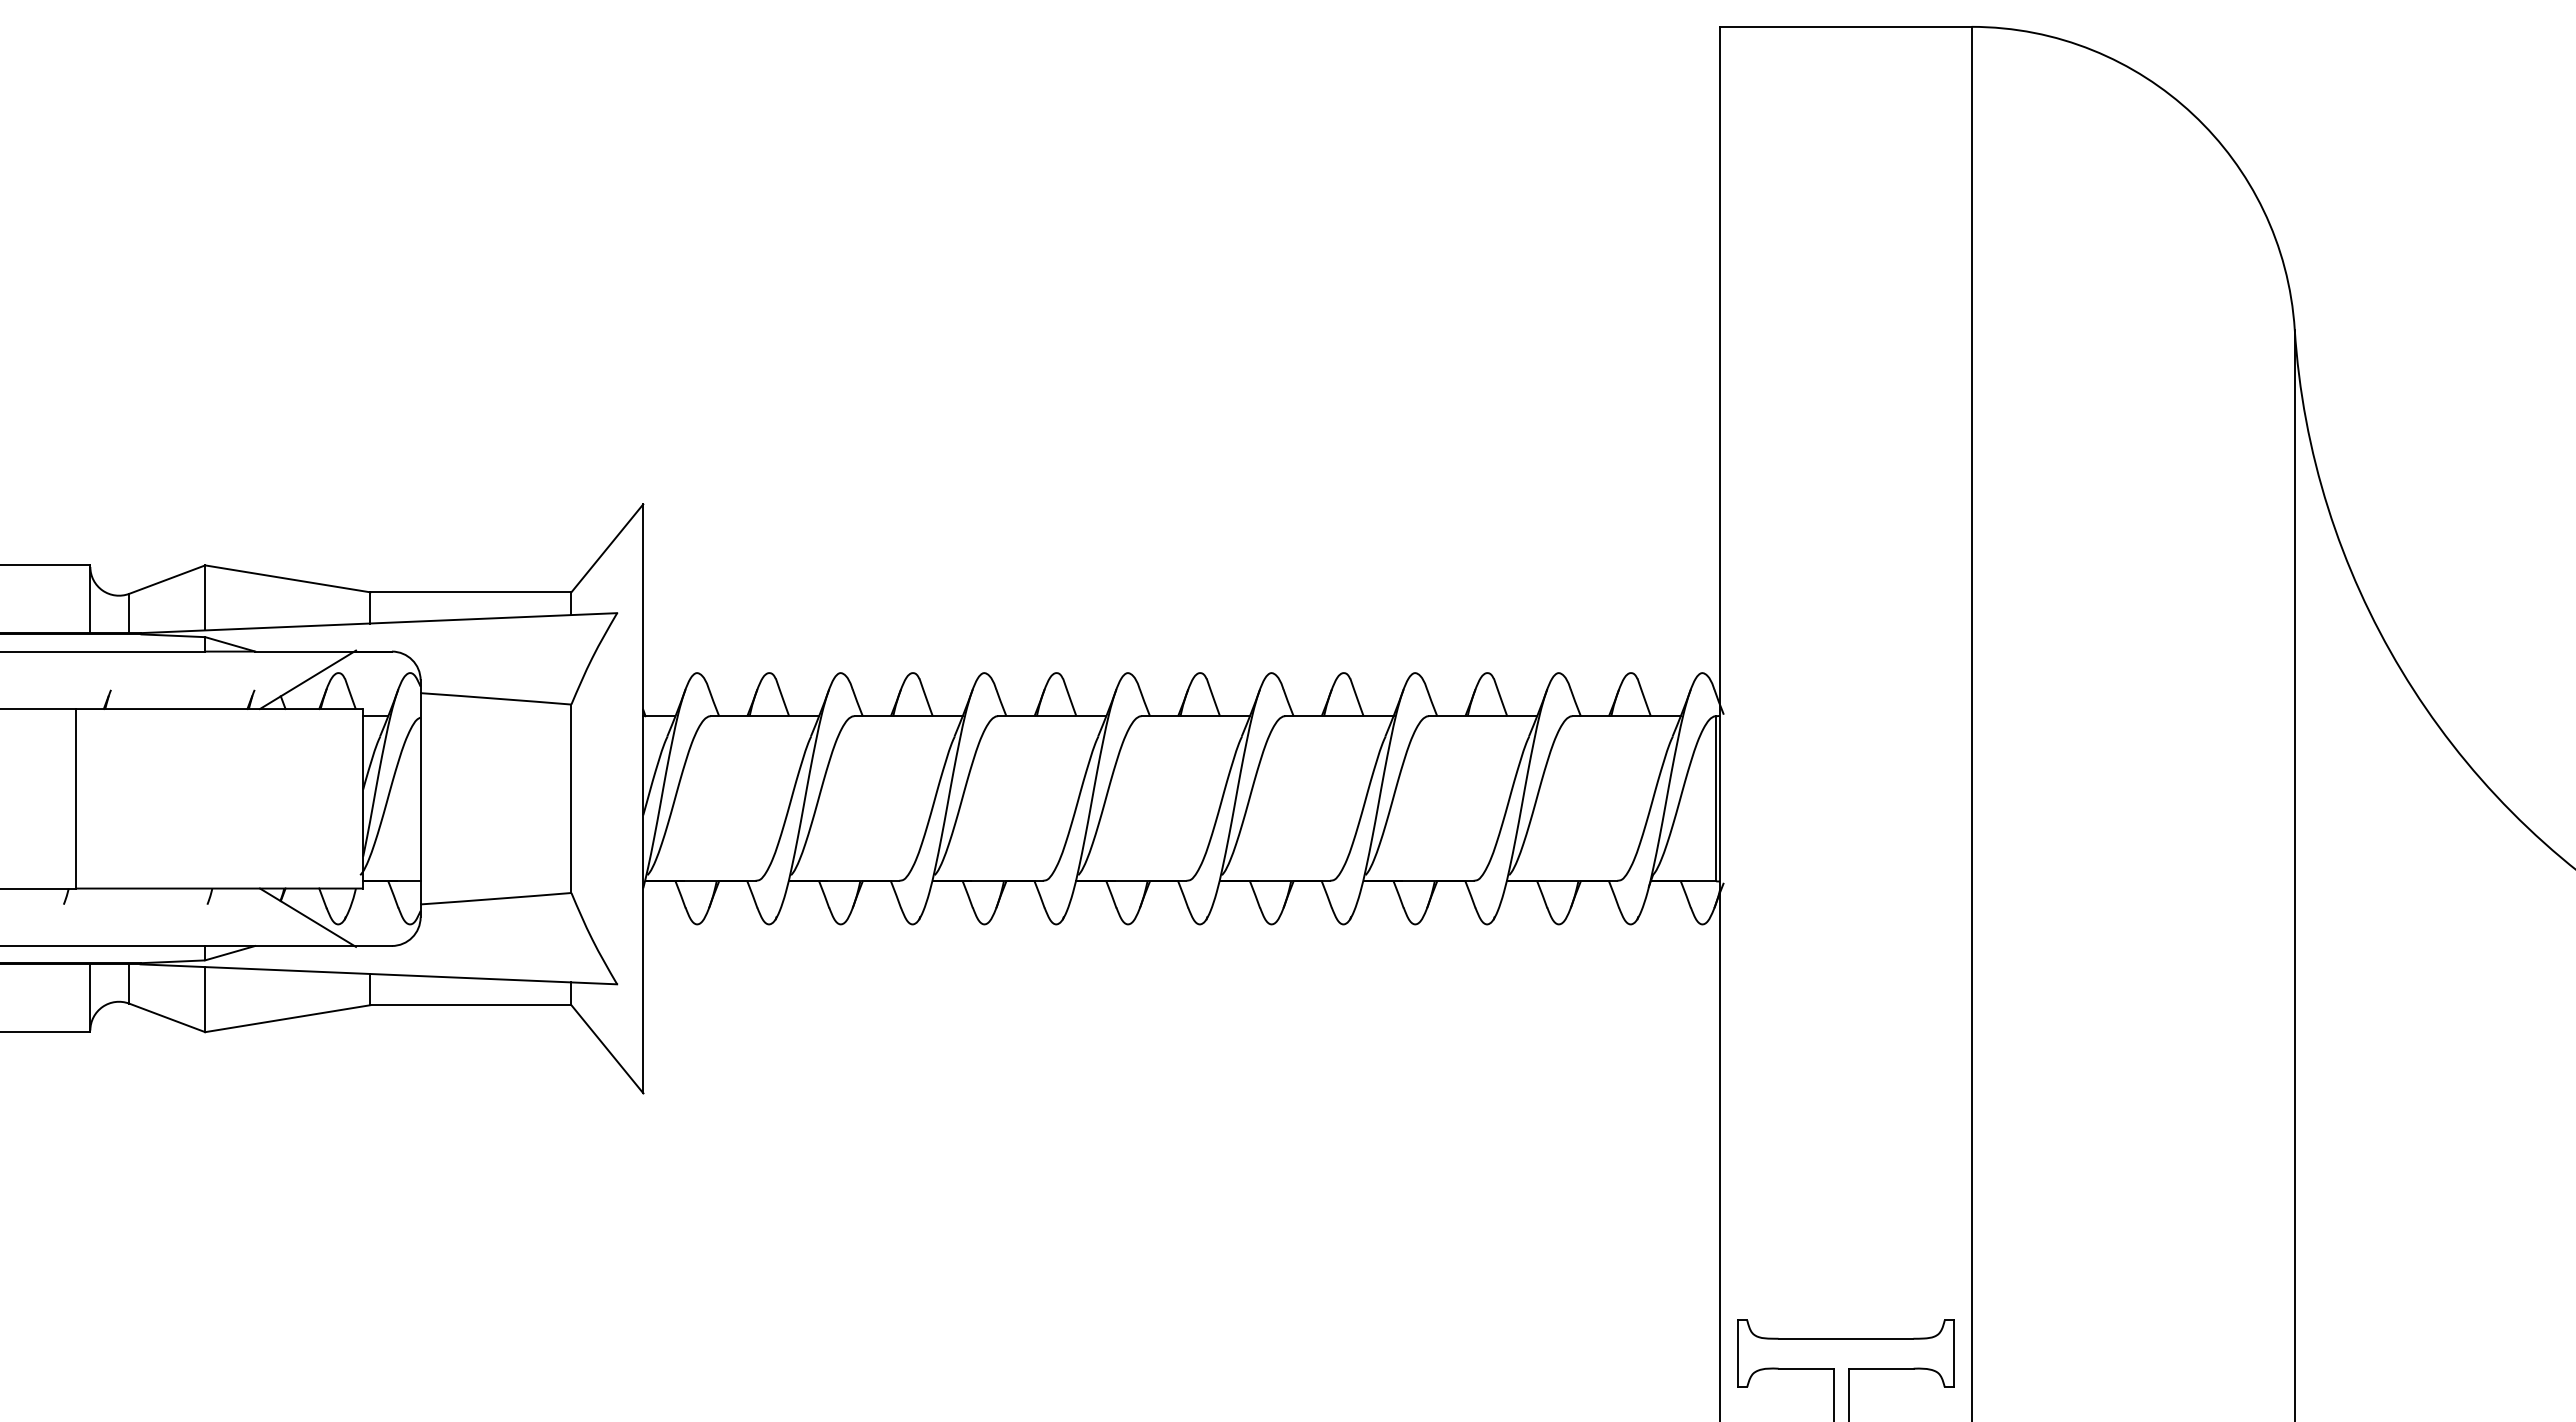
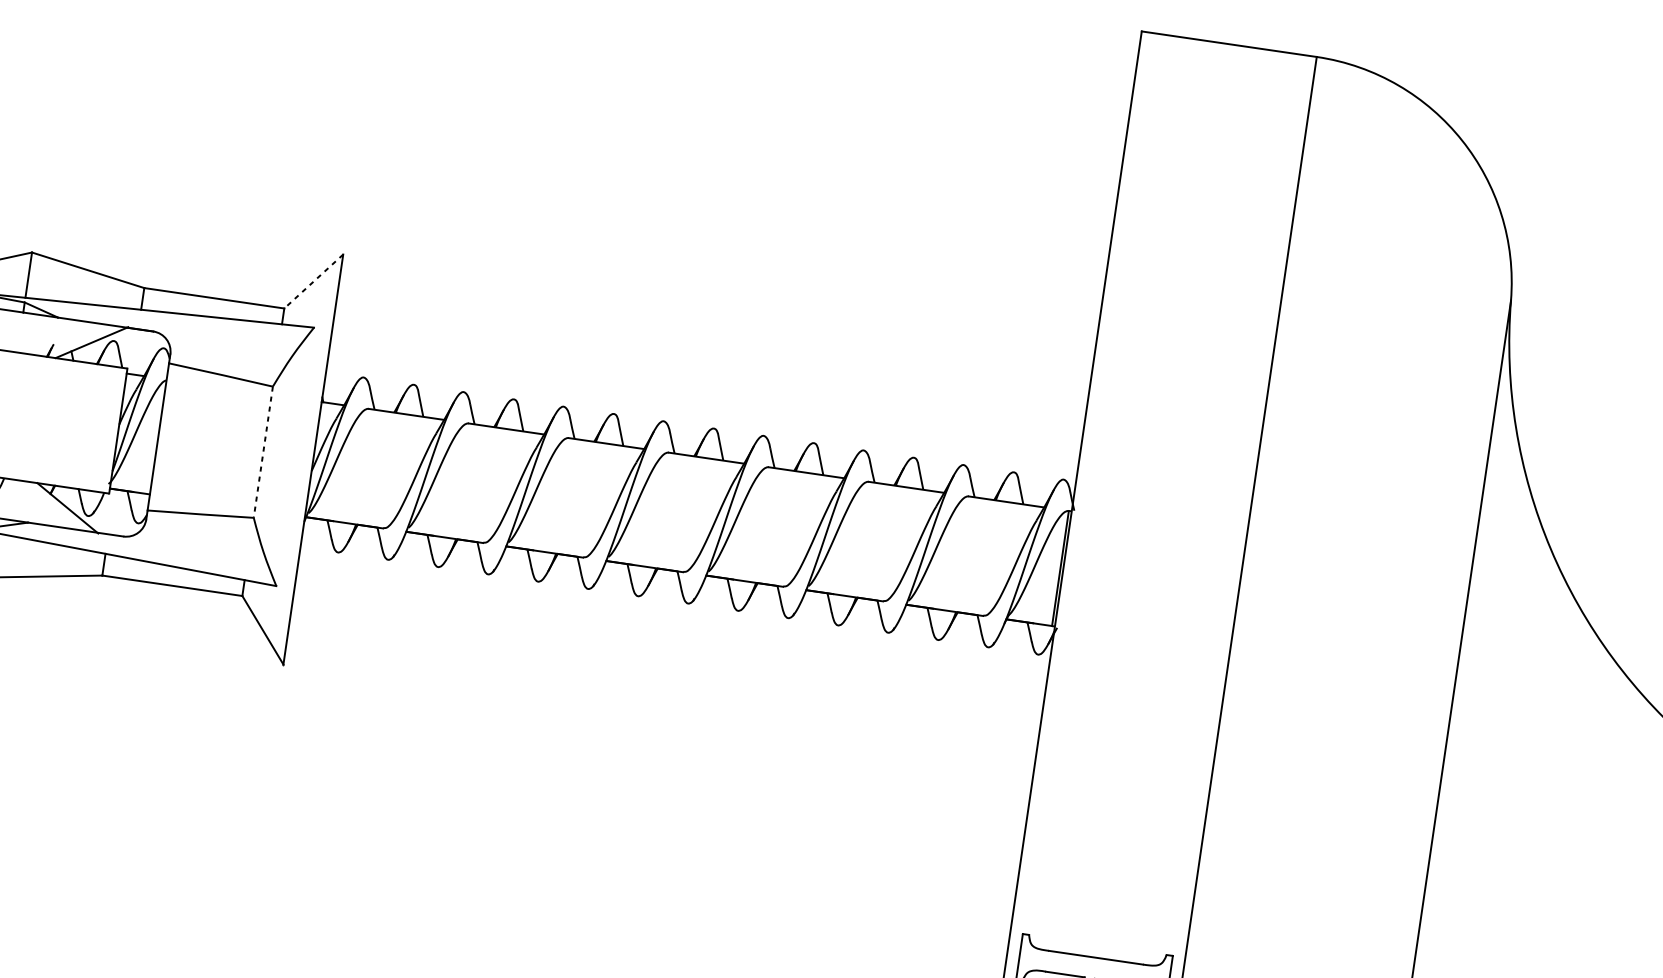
line: (607, 548) -> (313, 281), solid -> dashed
line: (571, 799) -> (263, 452), solid -> dashed

